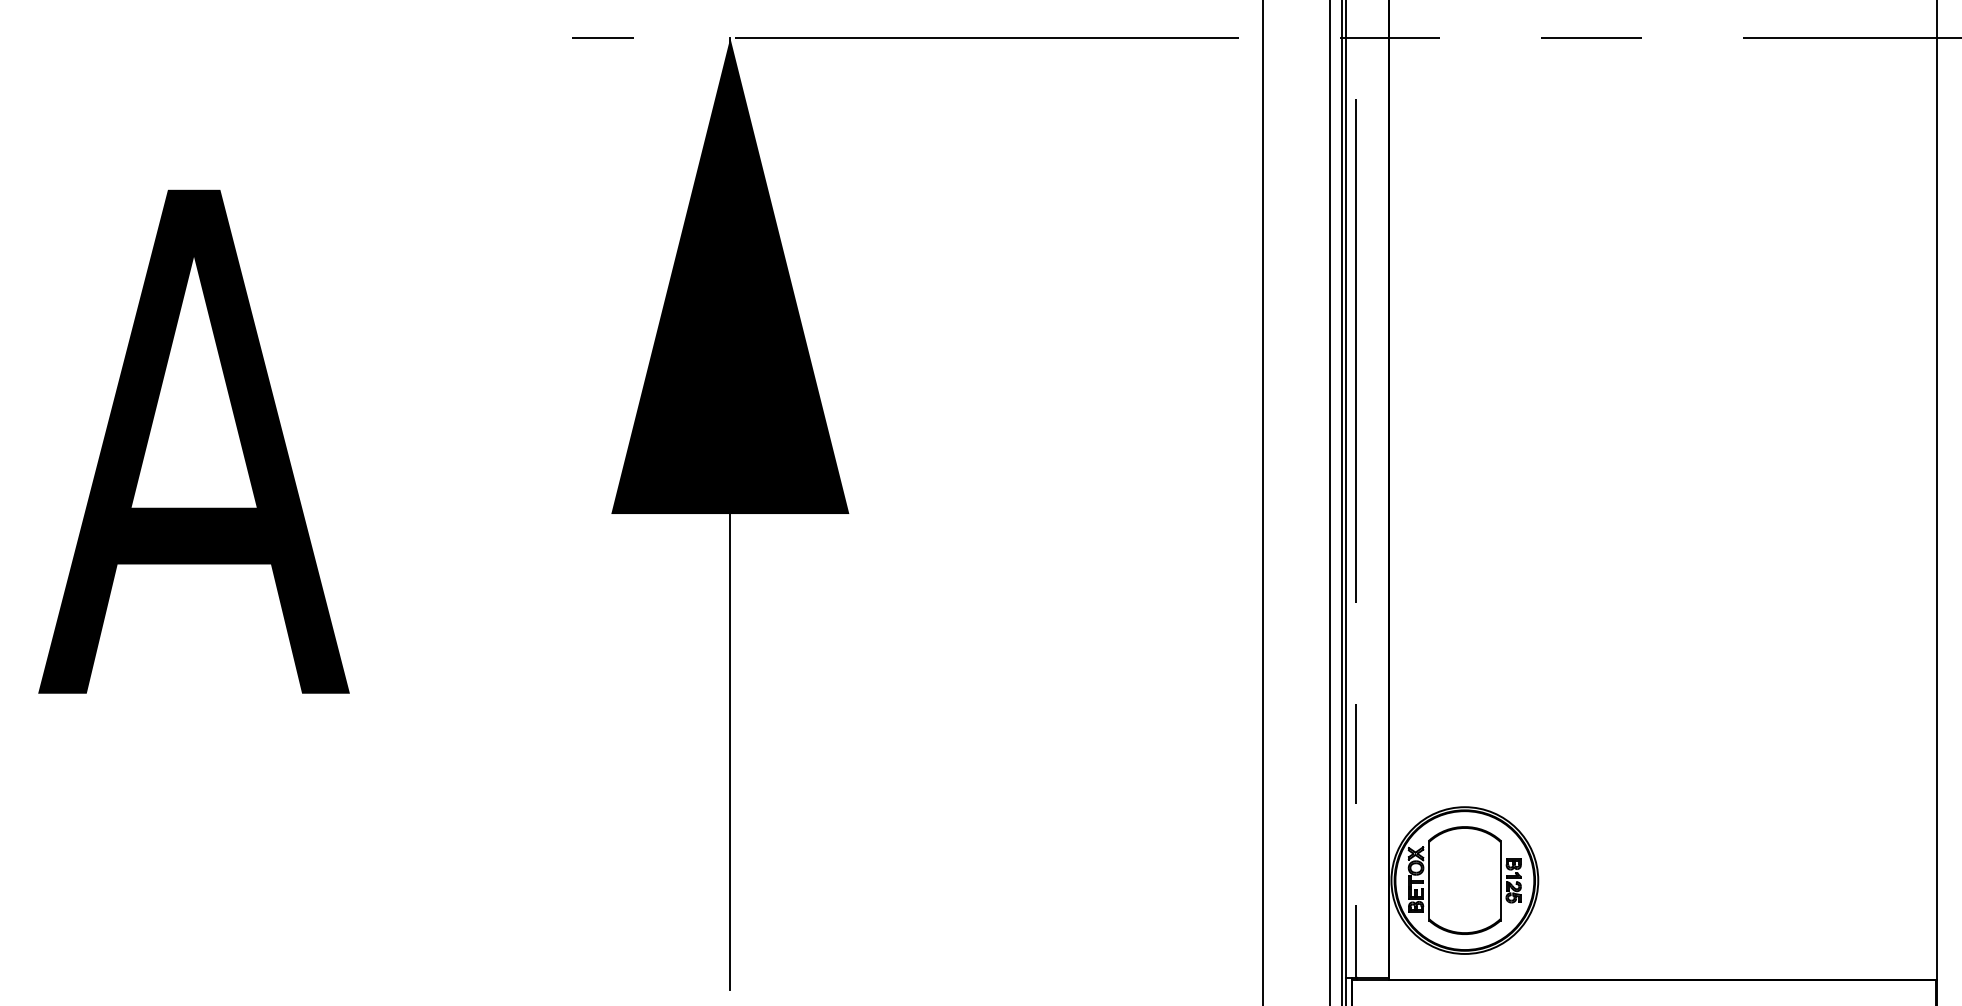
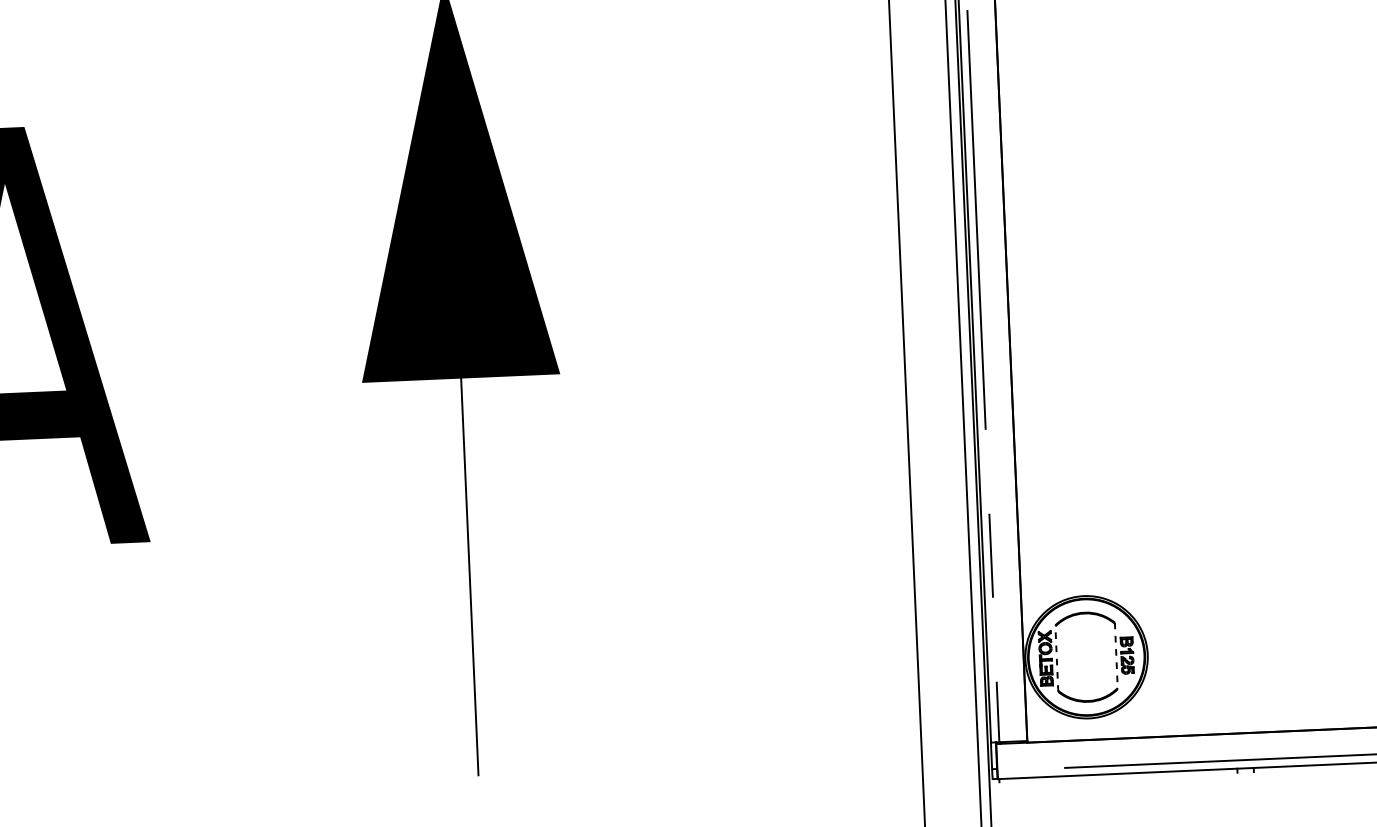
line: (1429, 880) -> (1057, 658), solid -> dashed
line: (1500, 880) -> (1116, 655), solid -> dashed

